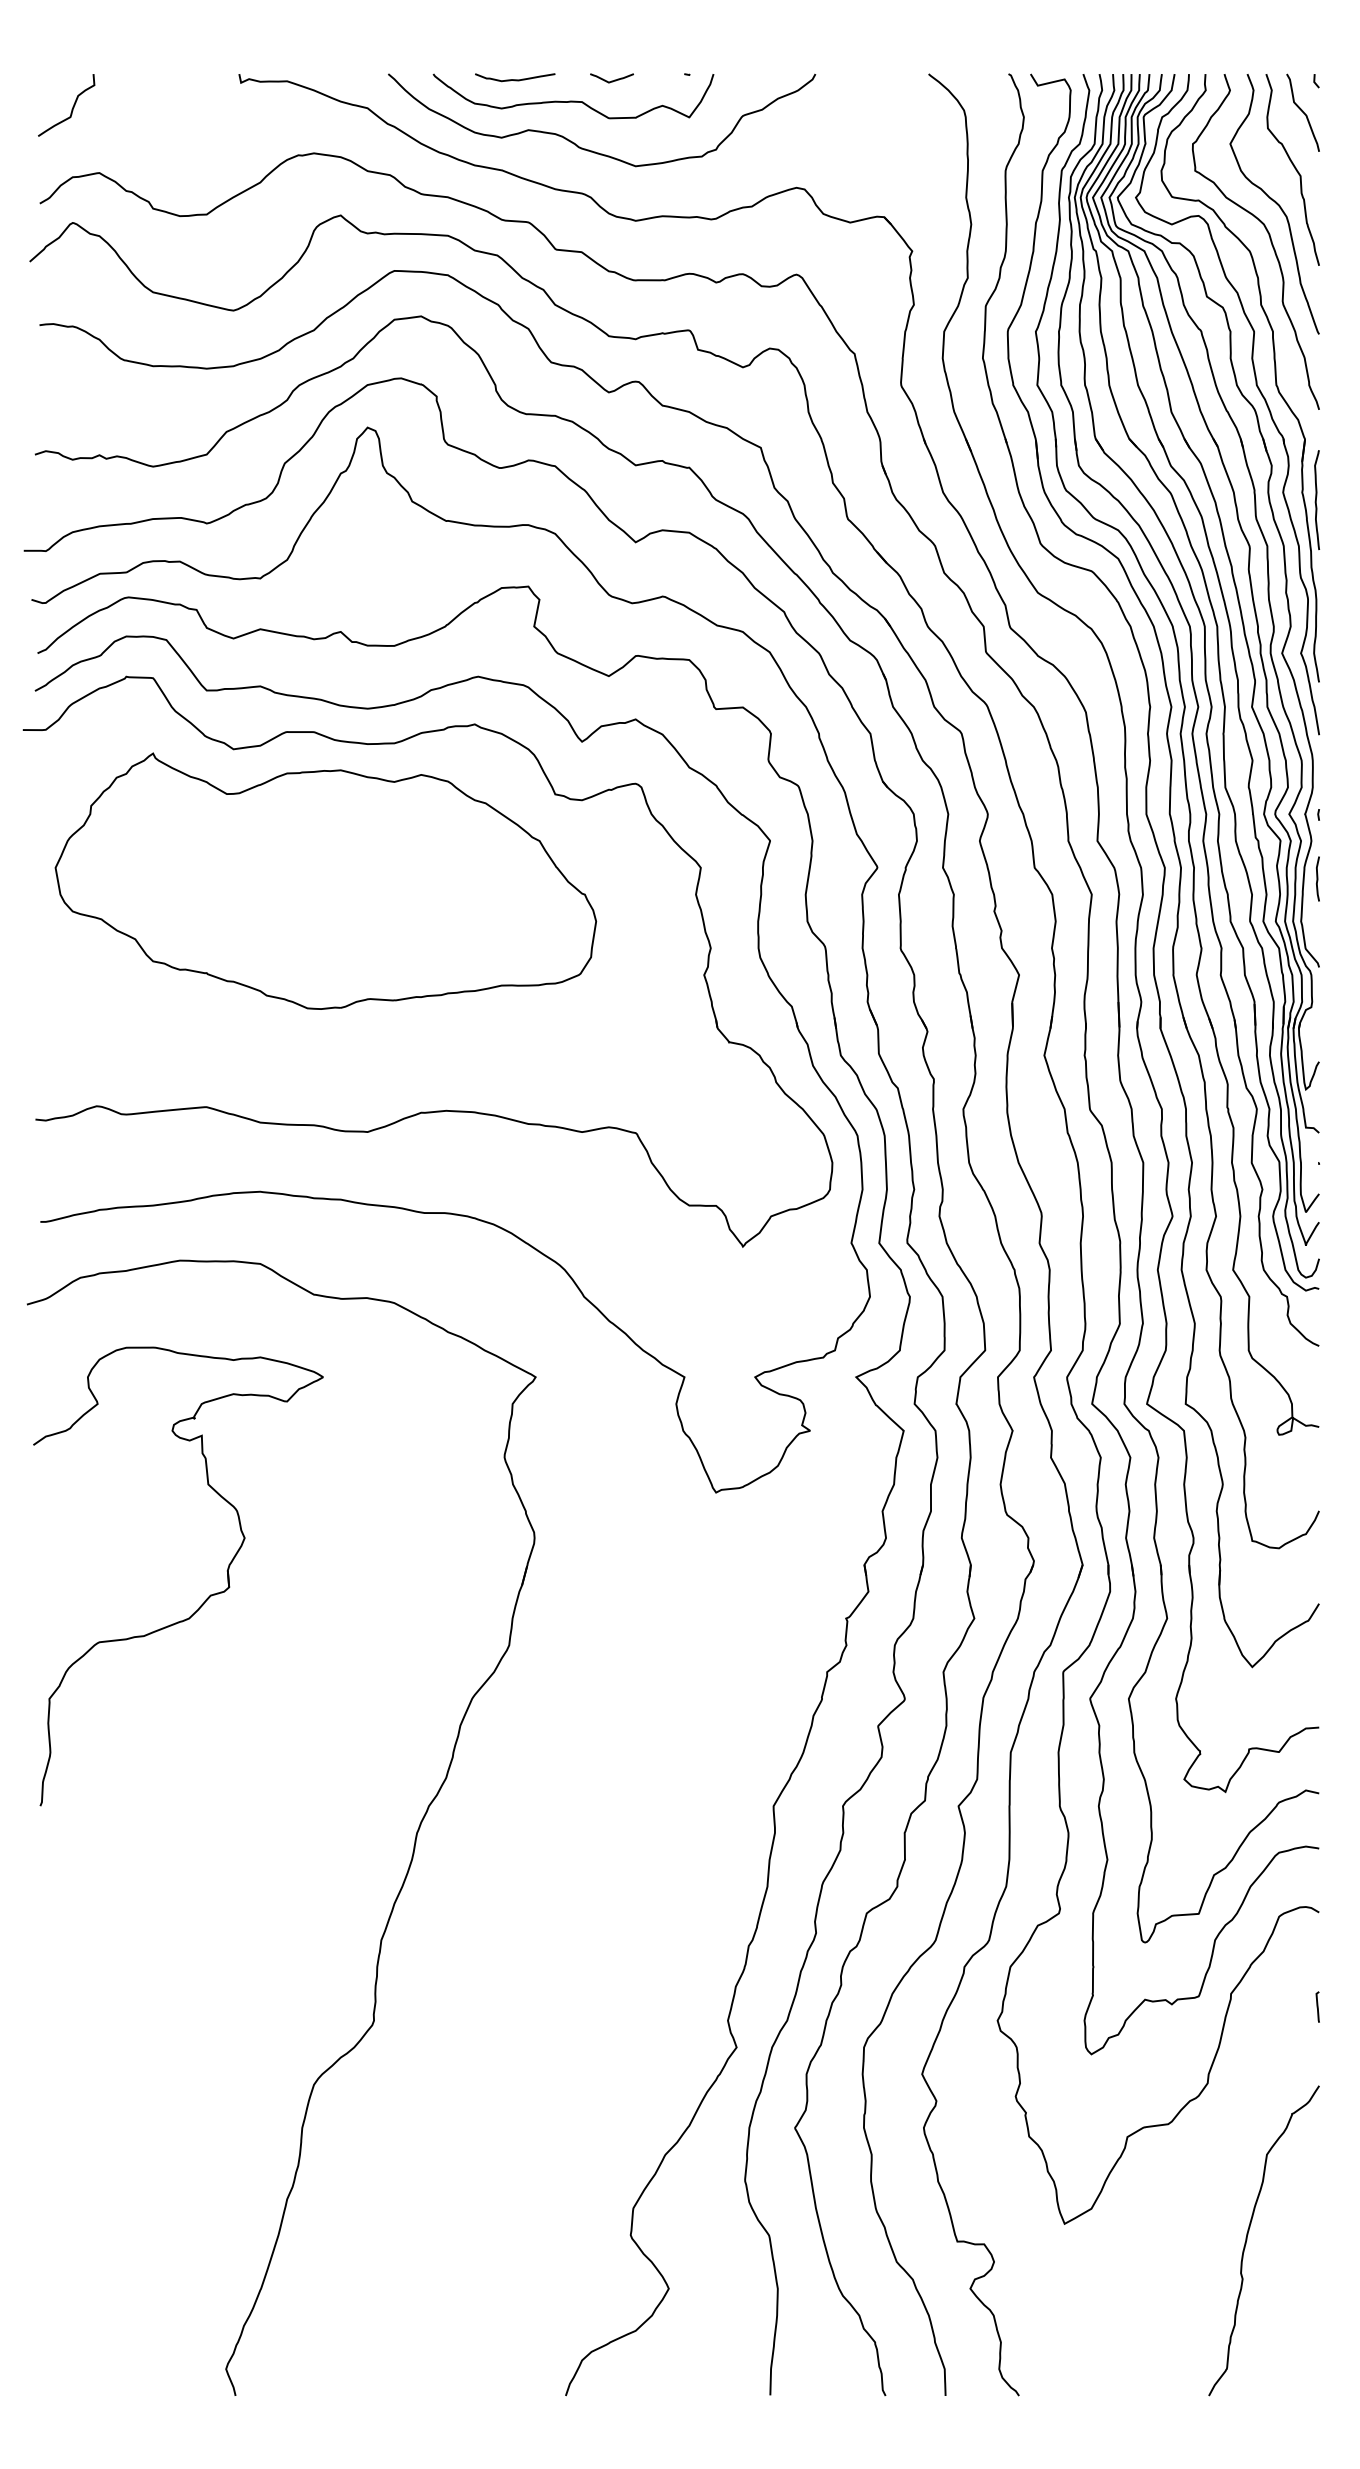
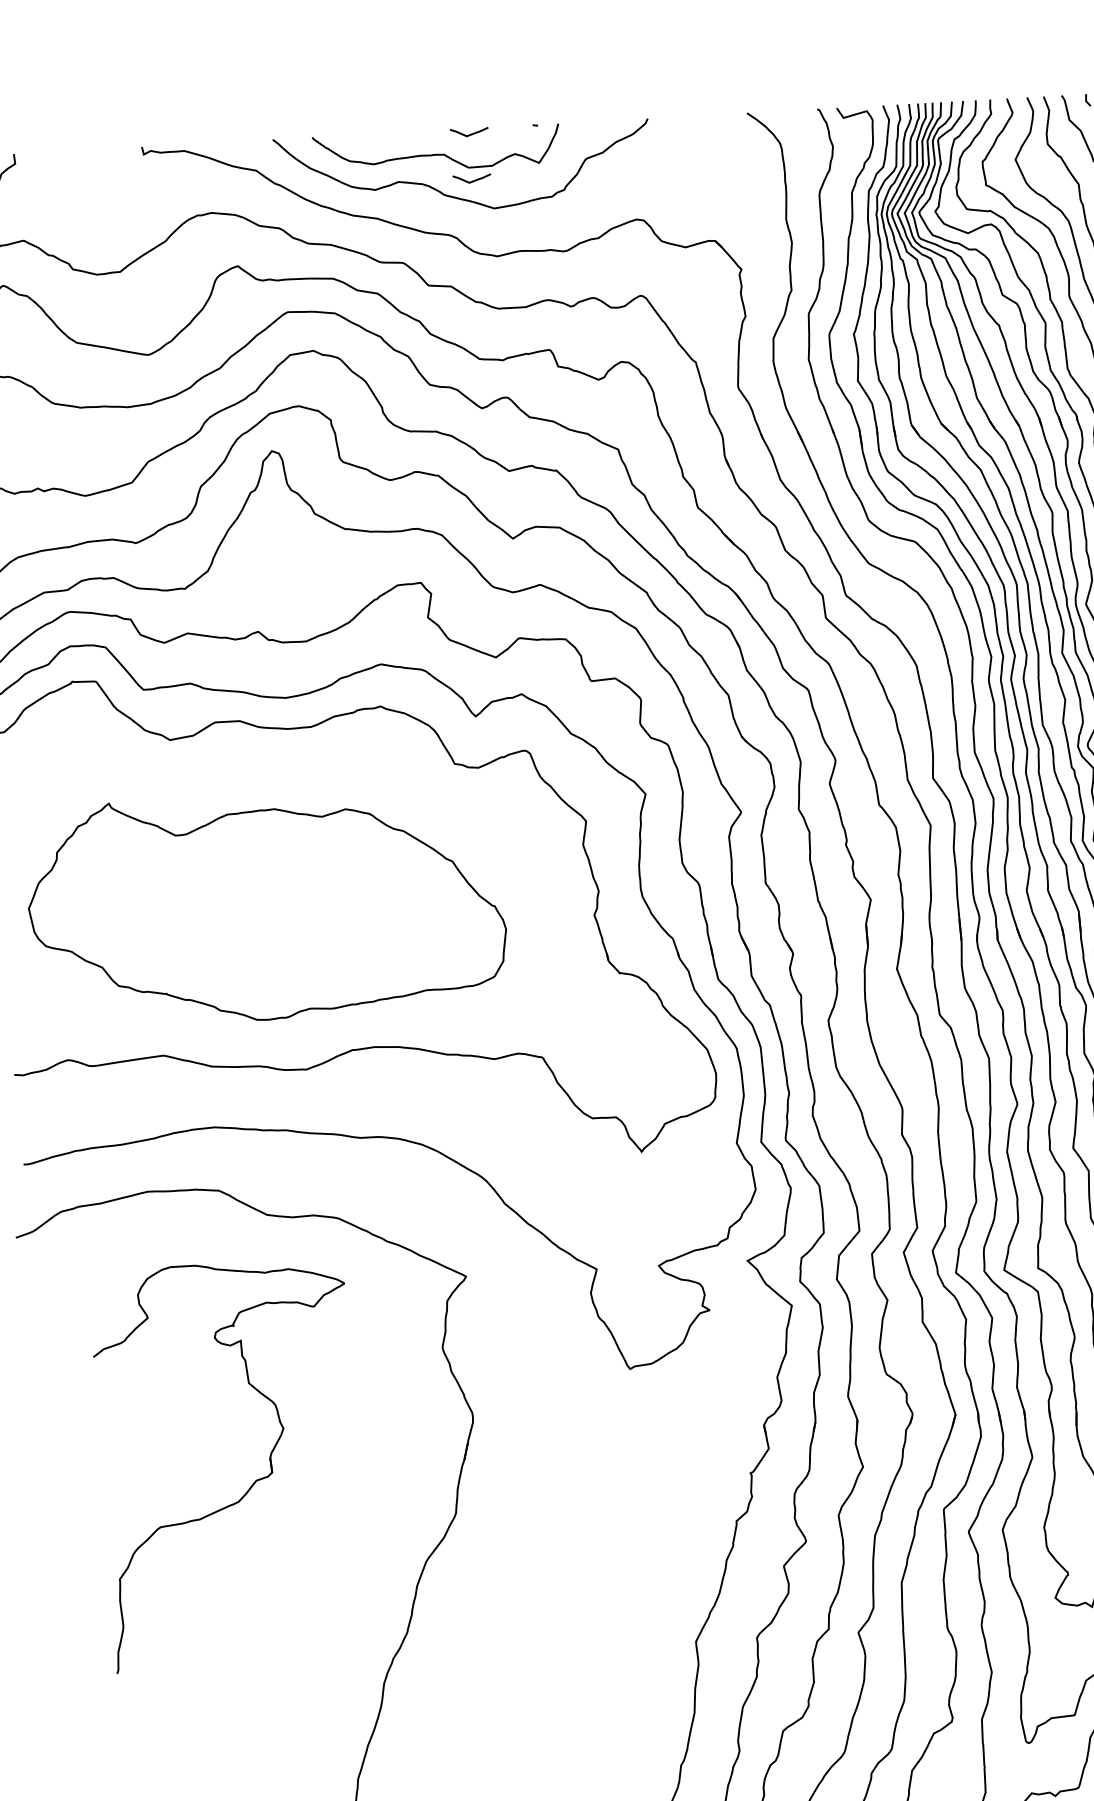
curve: (515, 79) -> (384, 138), removed
curve: (611, 133) -> (471, 180), added
part: (325, 880) -> (266, 906), moved
part: (205, 1599) -> (252, 1484), moved

